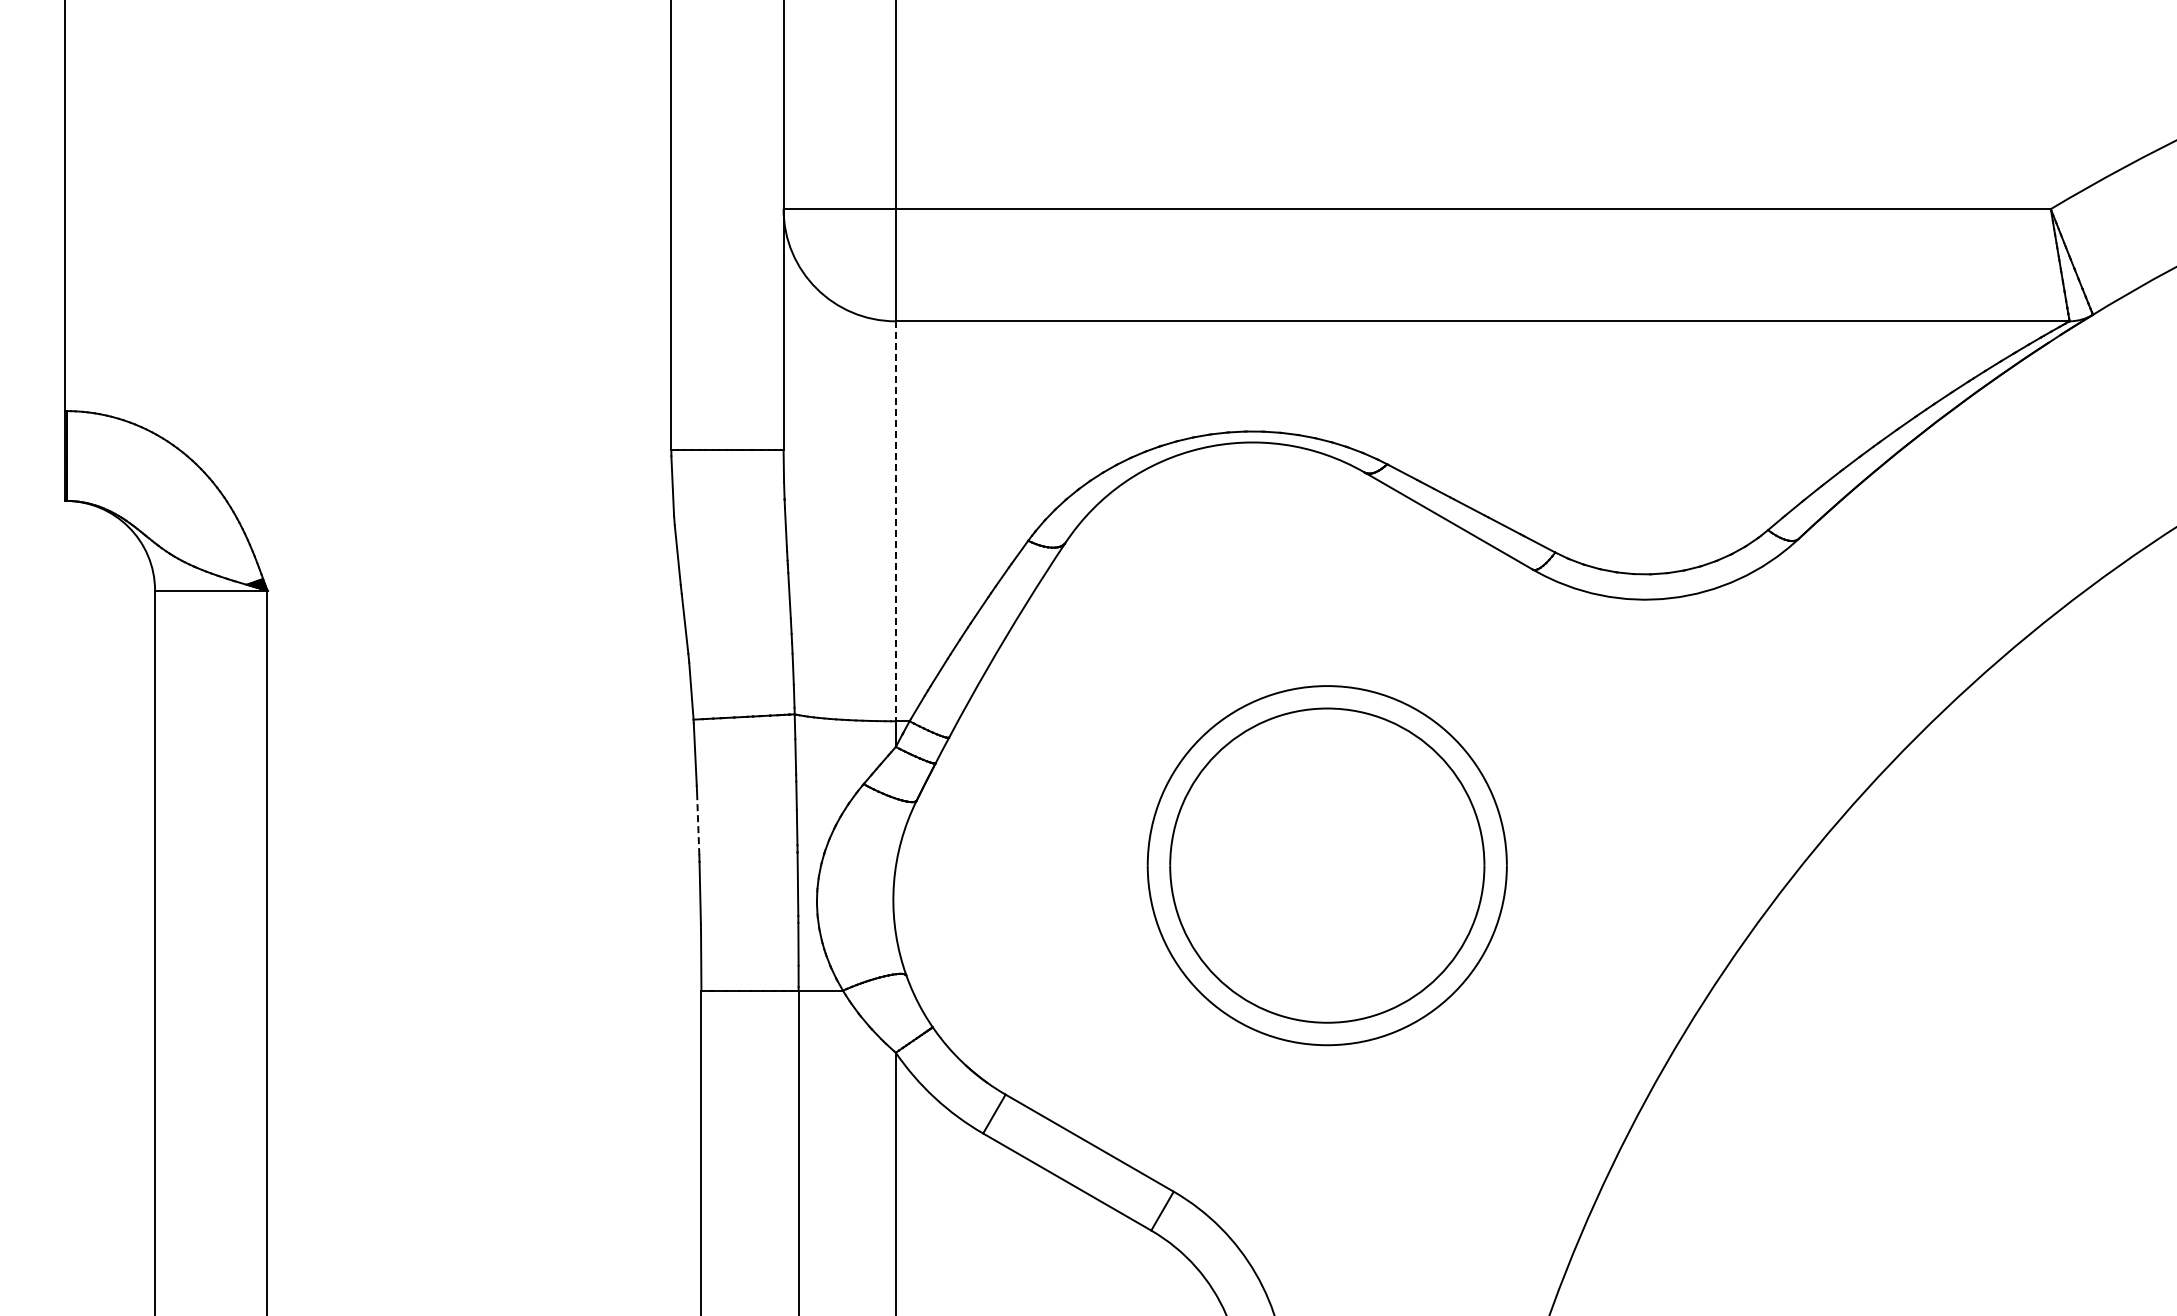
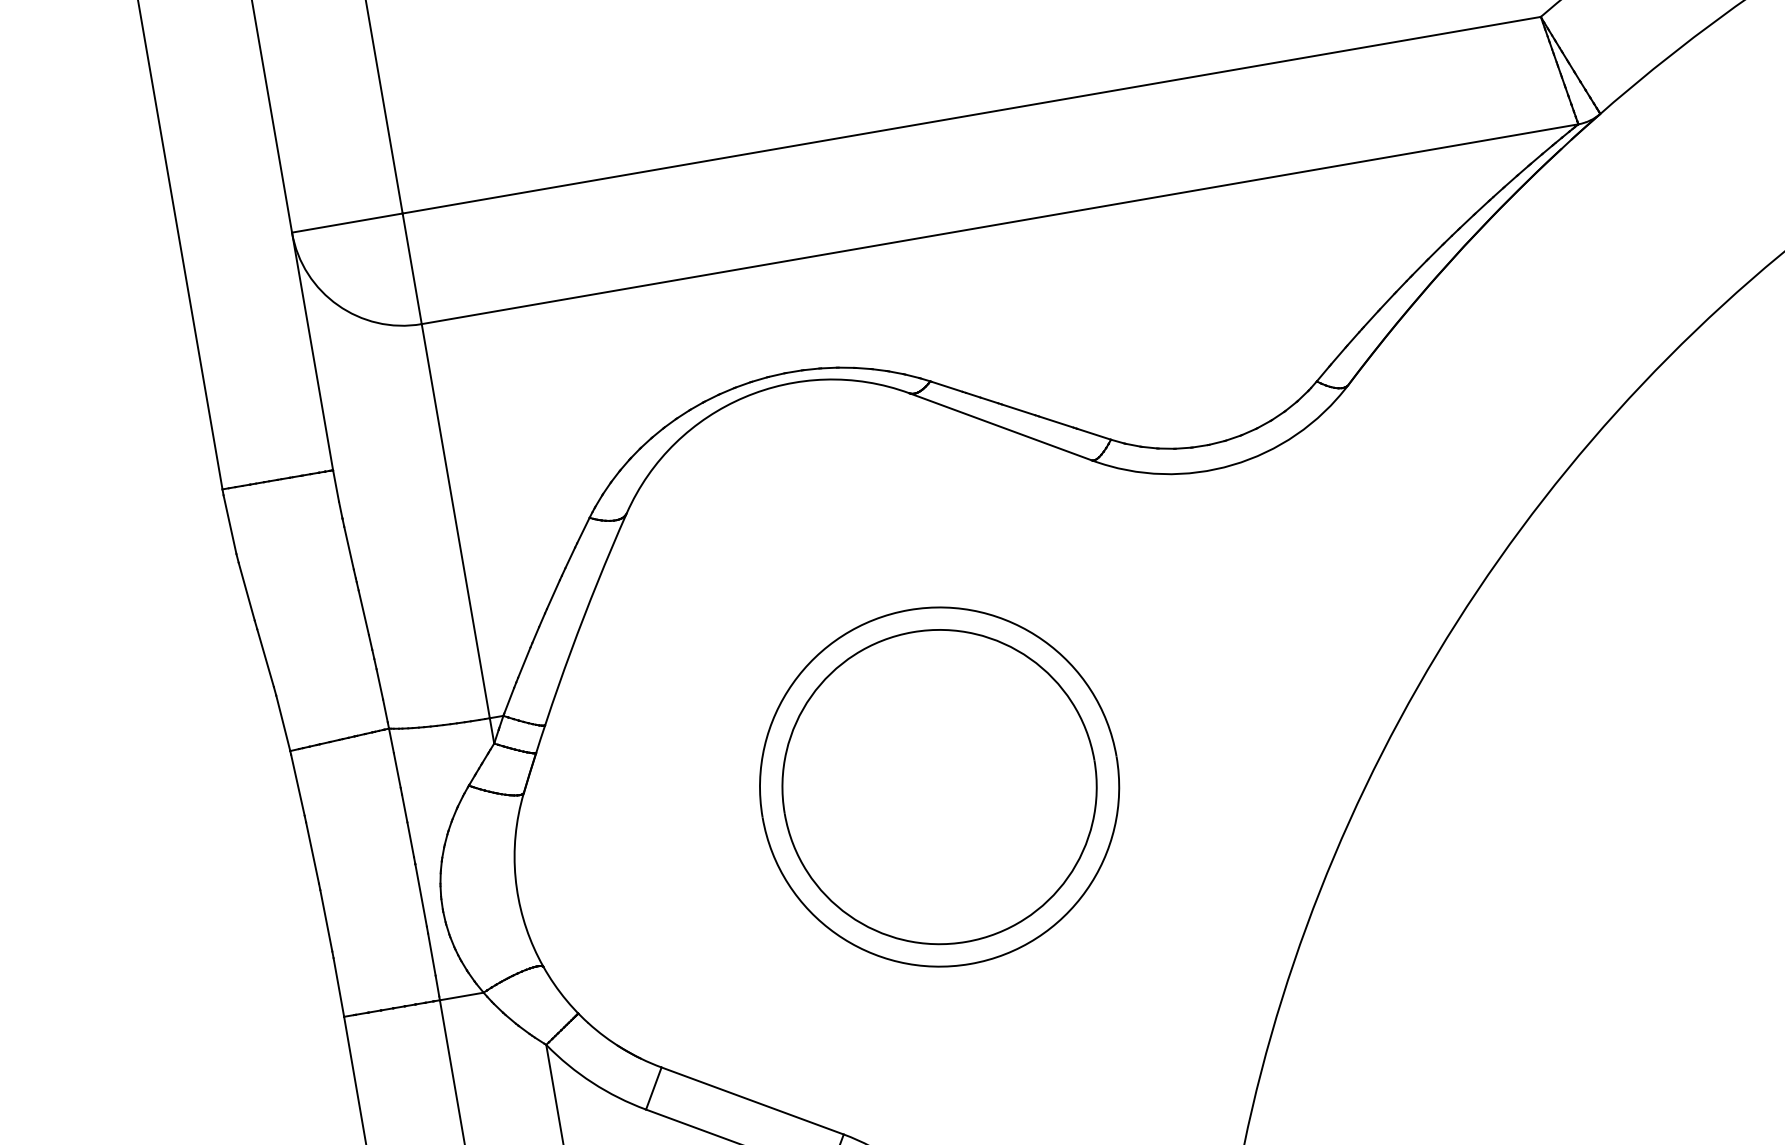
line: (895, 521) -> (455, 521), dashed -> solid
line: (698, 823) -> (312, 852), dashed -> solid

